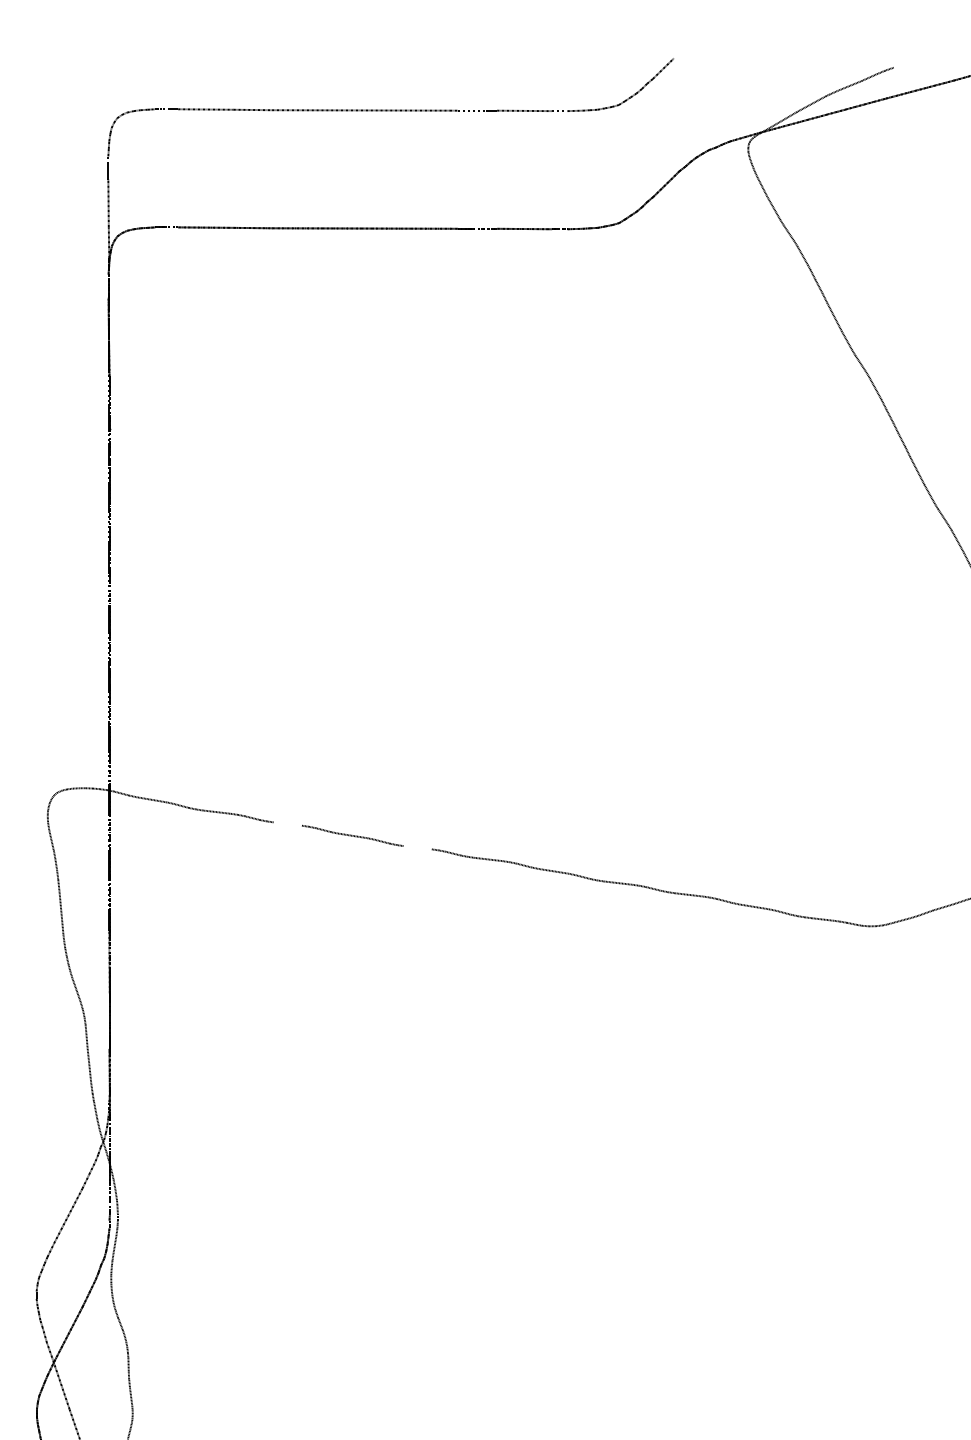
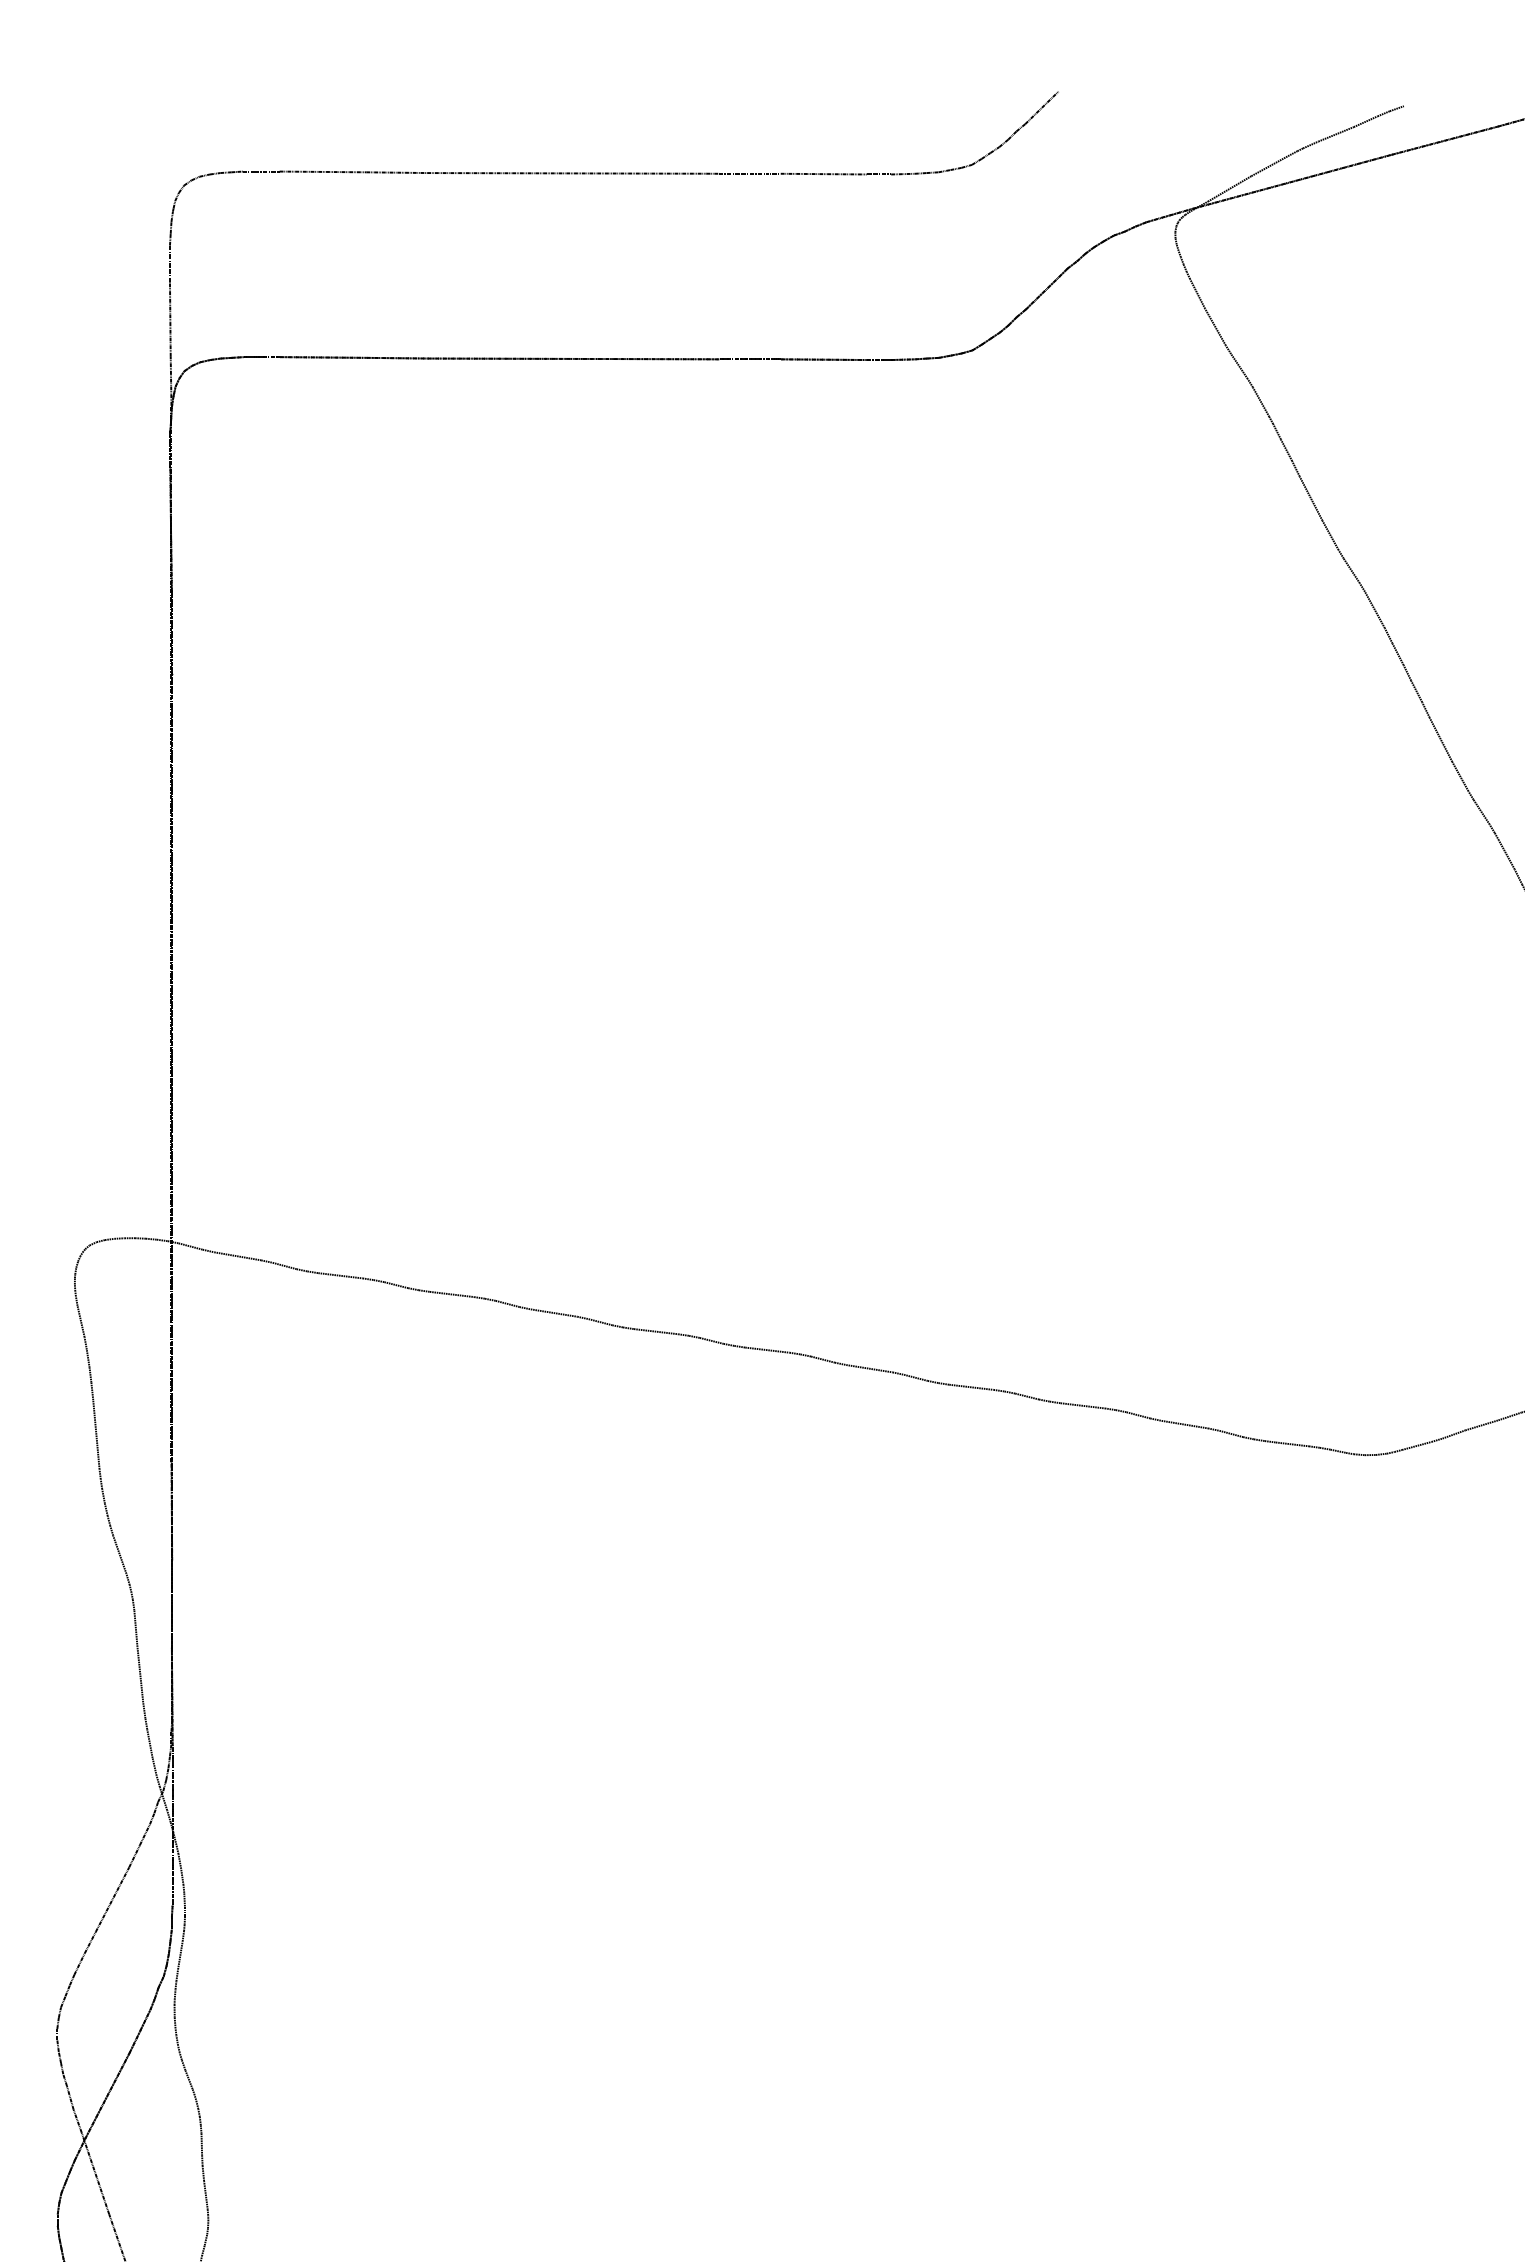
line: (287, 823) -> (451, 1293), added
line: (417, 847) -> (655, 1331), added

